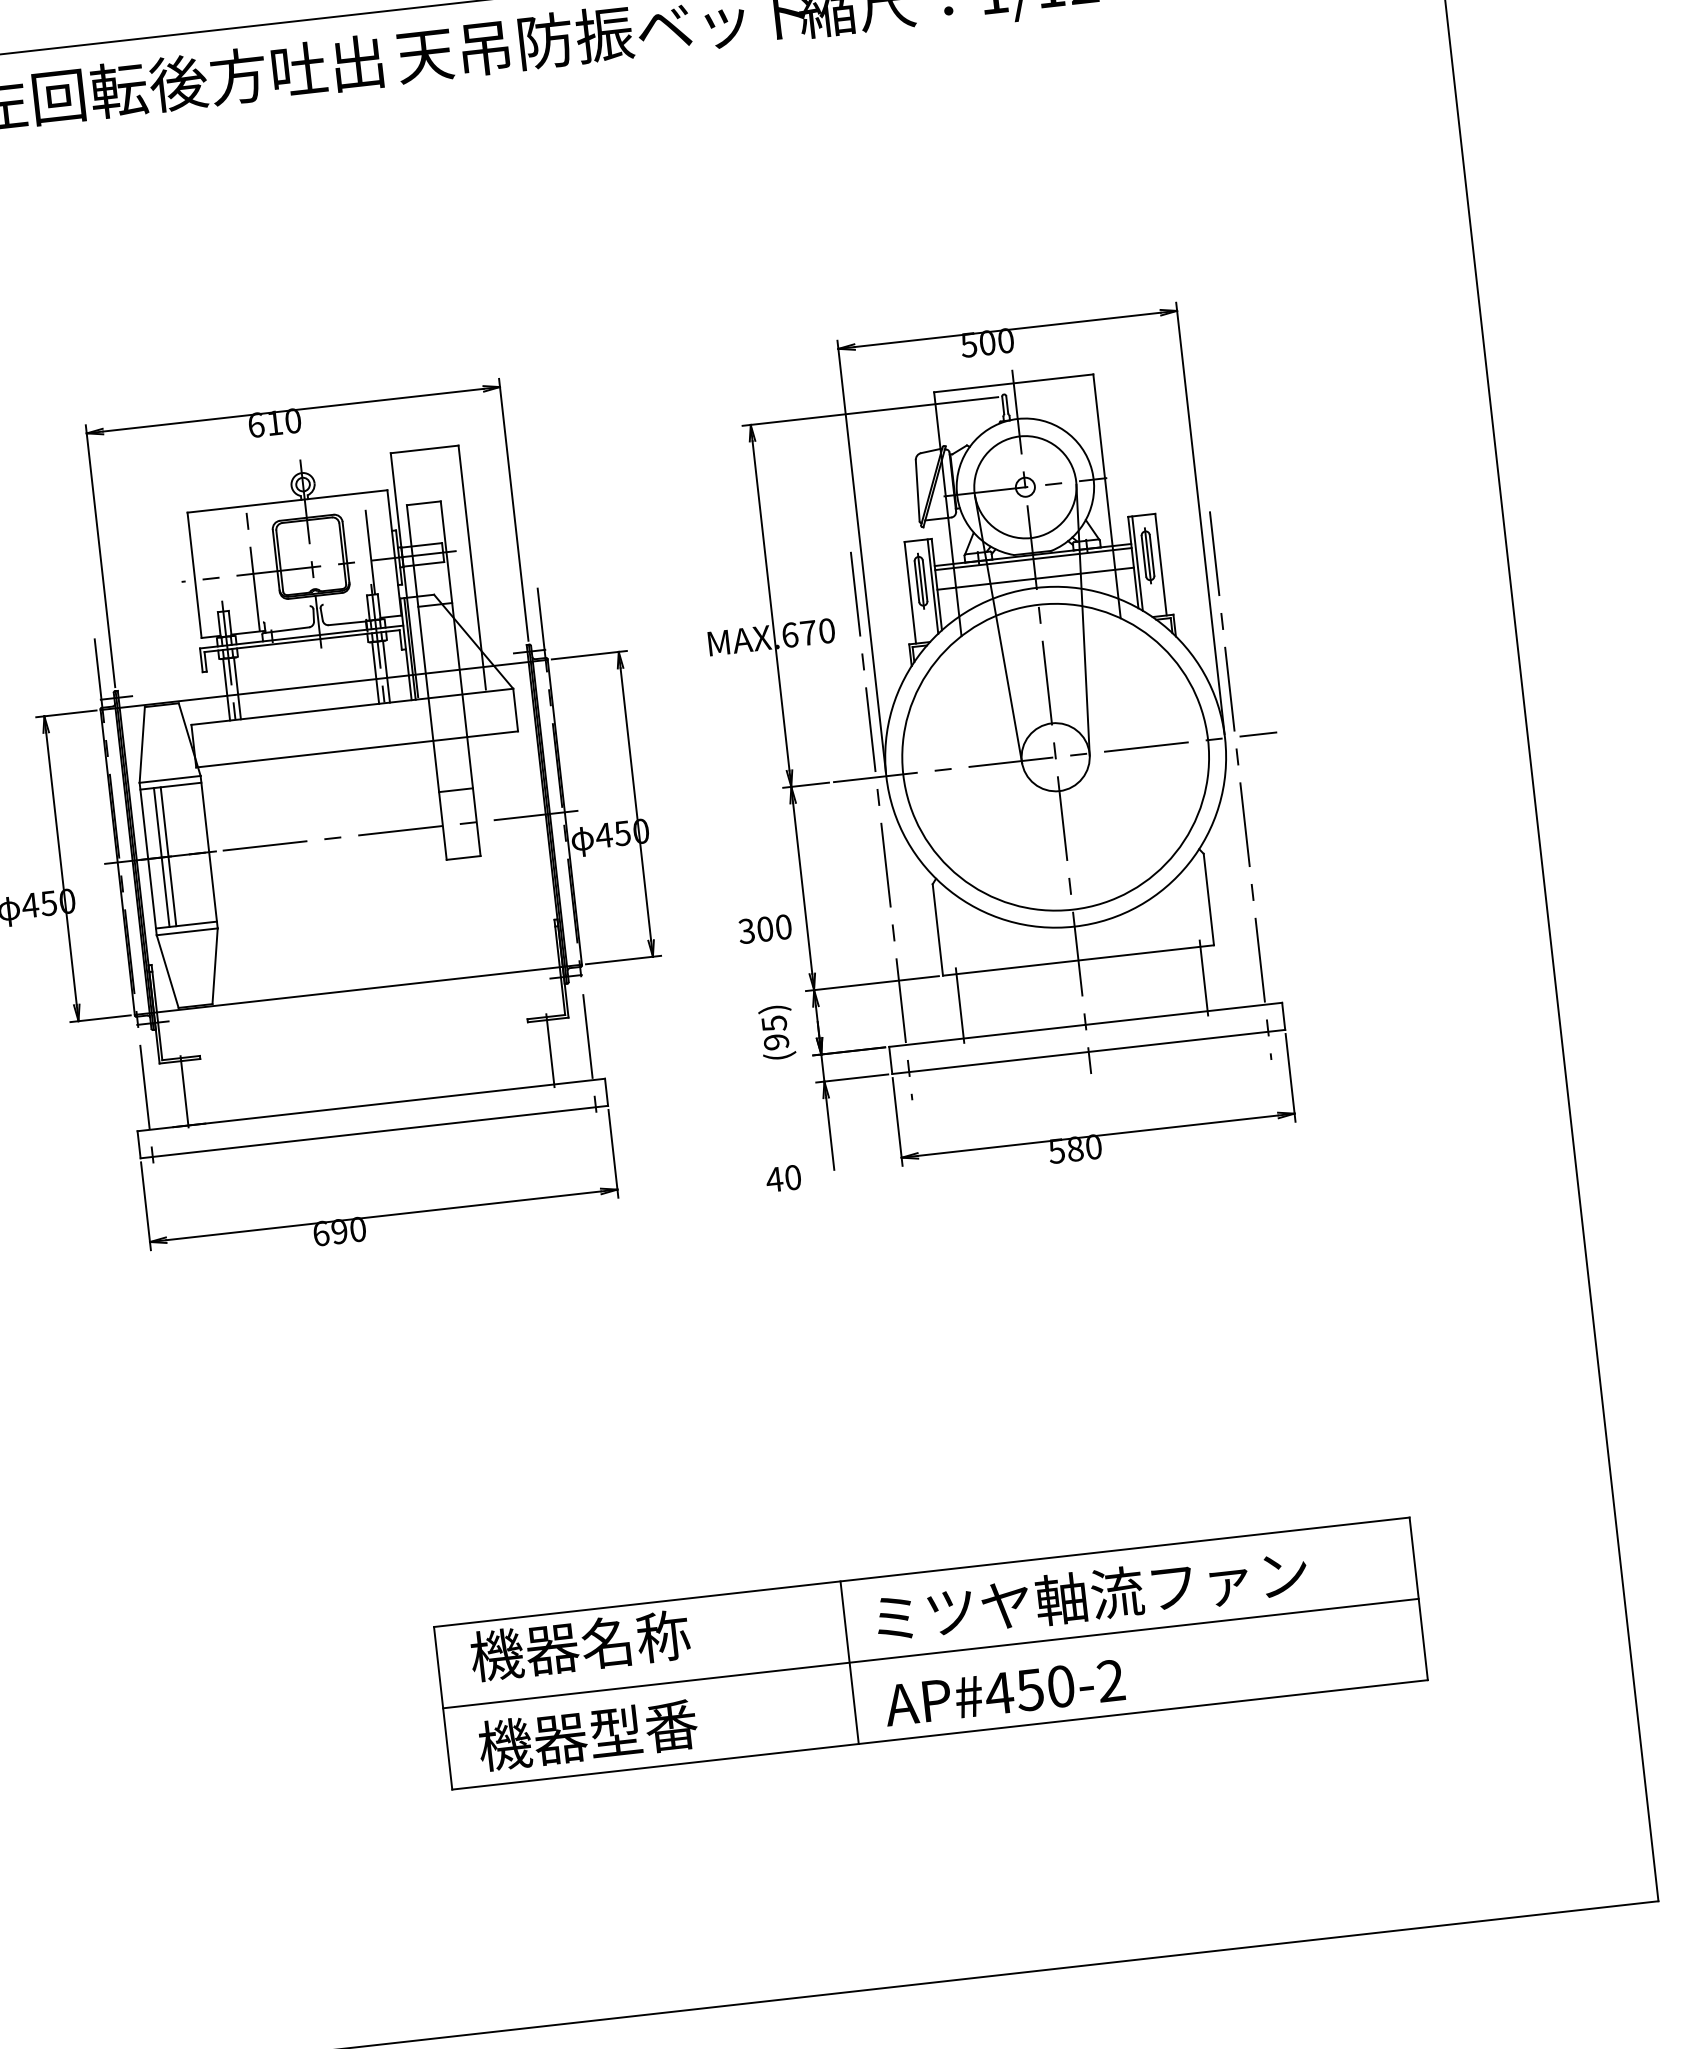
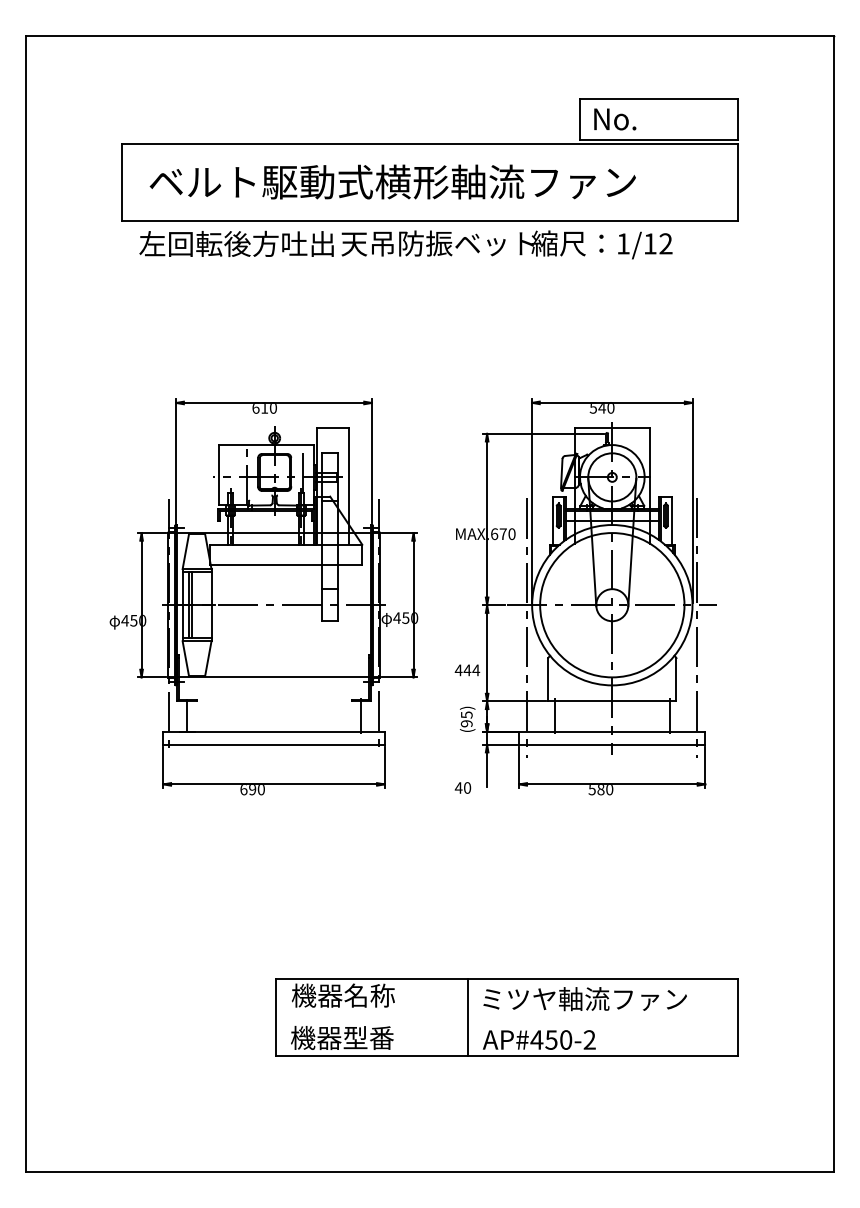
text: (986, 344) -> (601, 408), 500 -> 540
text: (765, 929) -> (467, 670), 300 -> 444
line: (929, 1653) -> (506, 1017), removed

